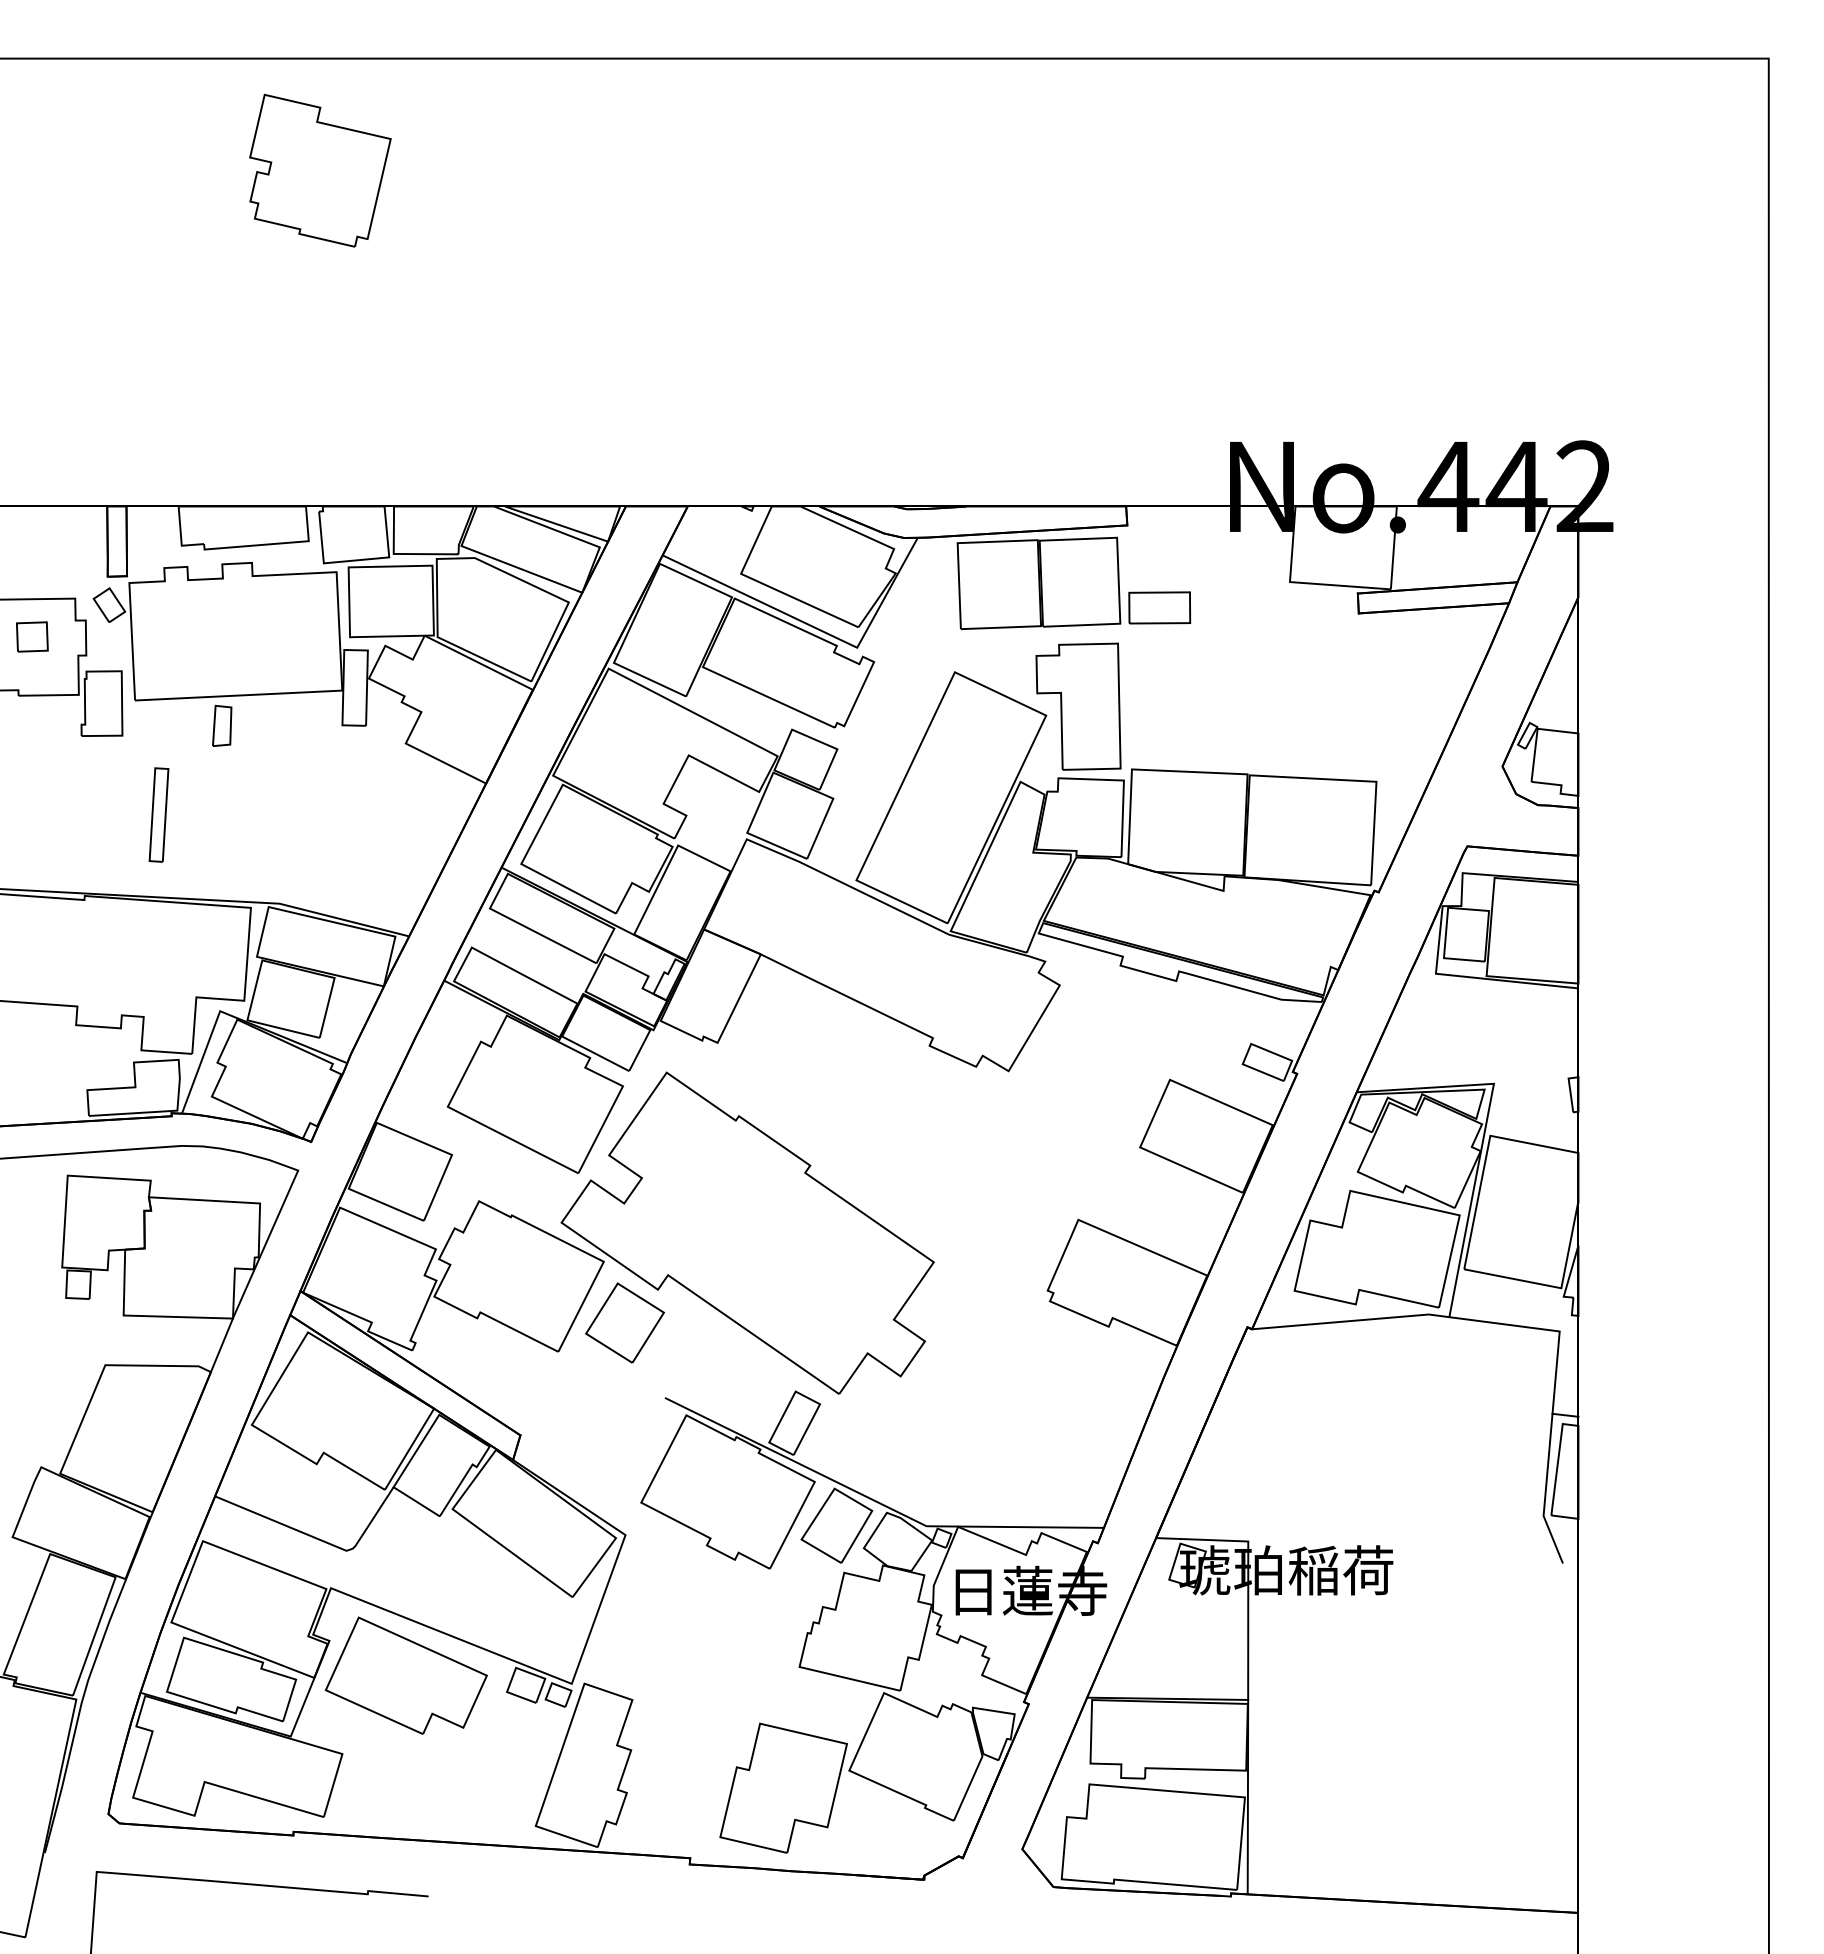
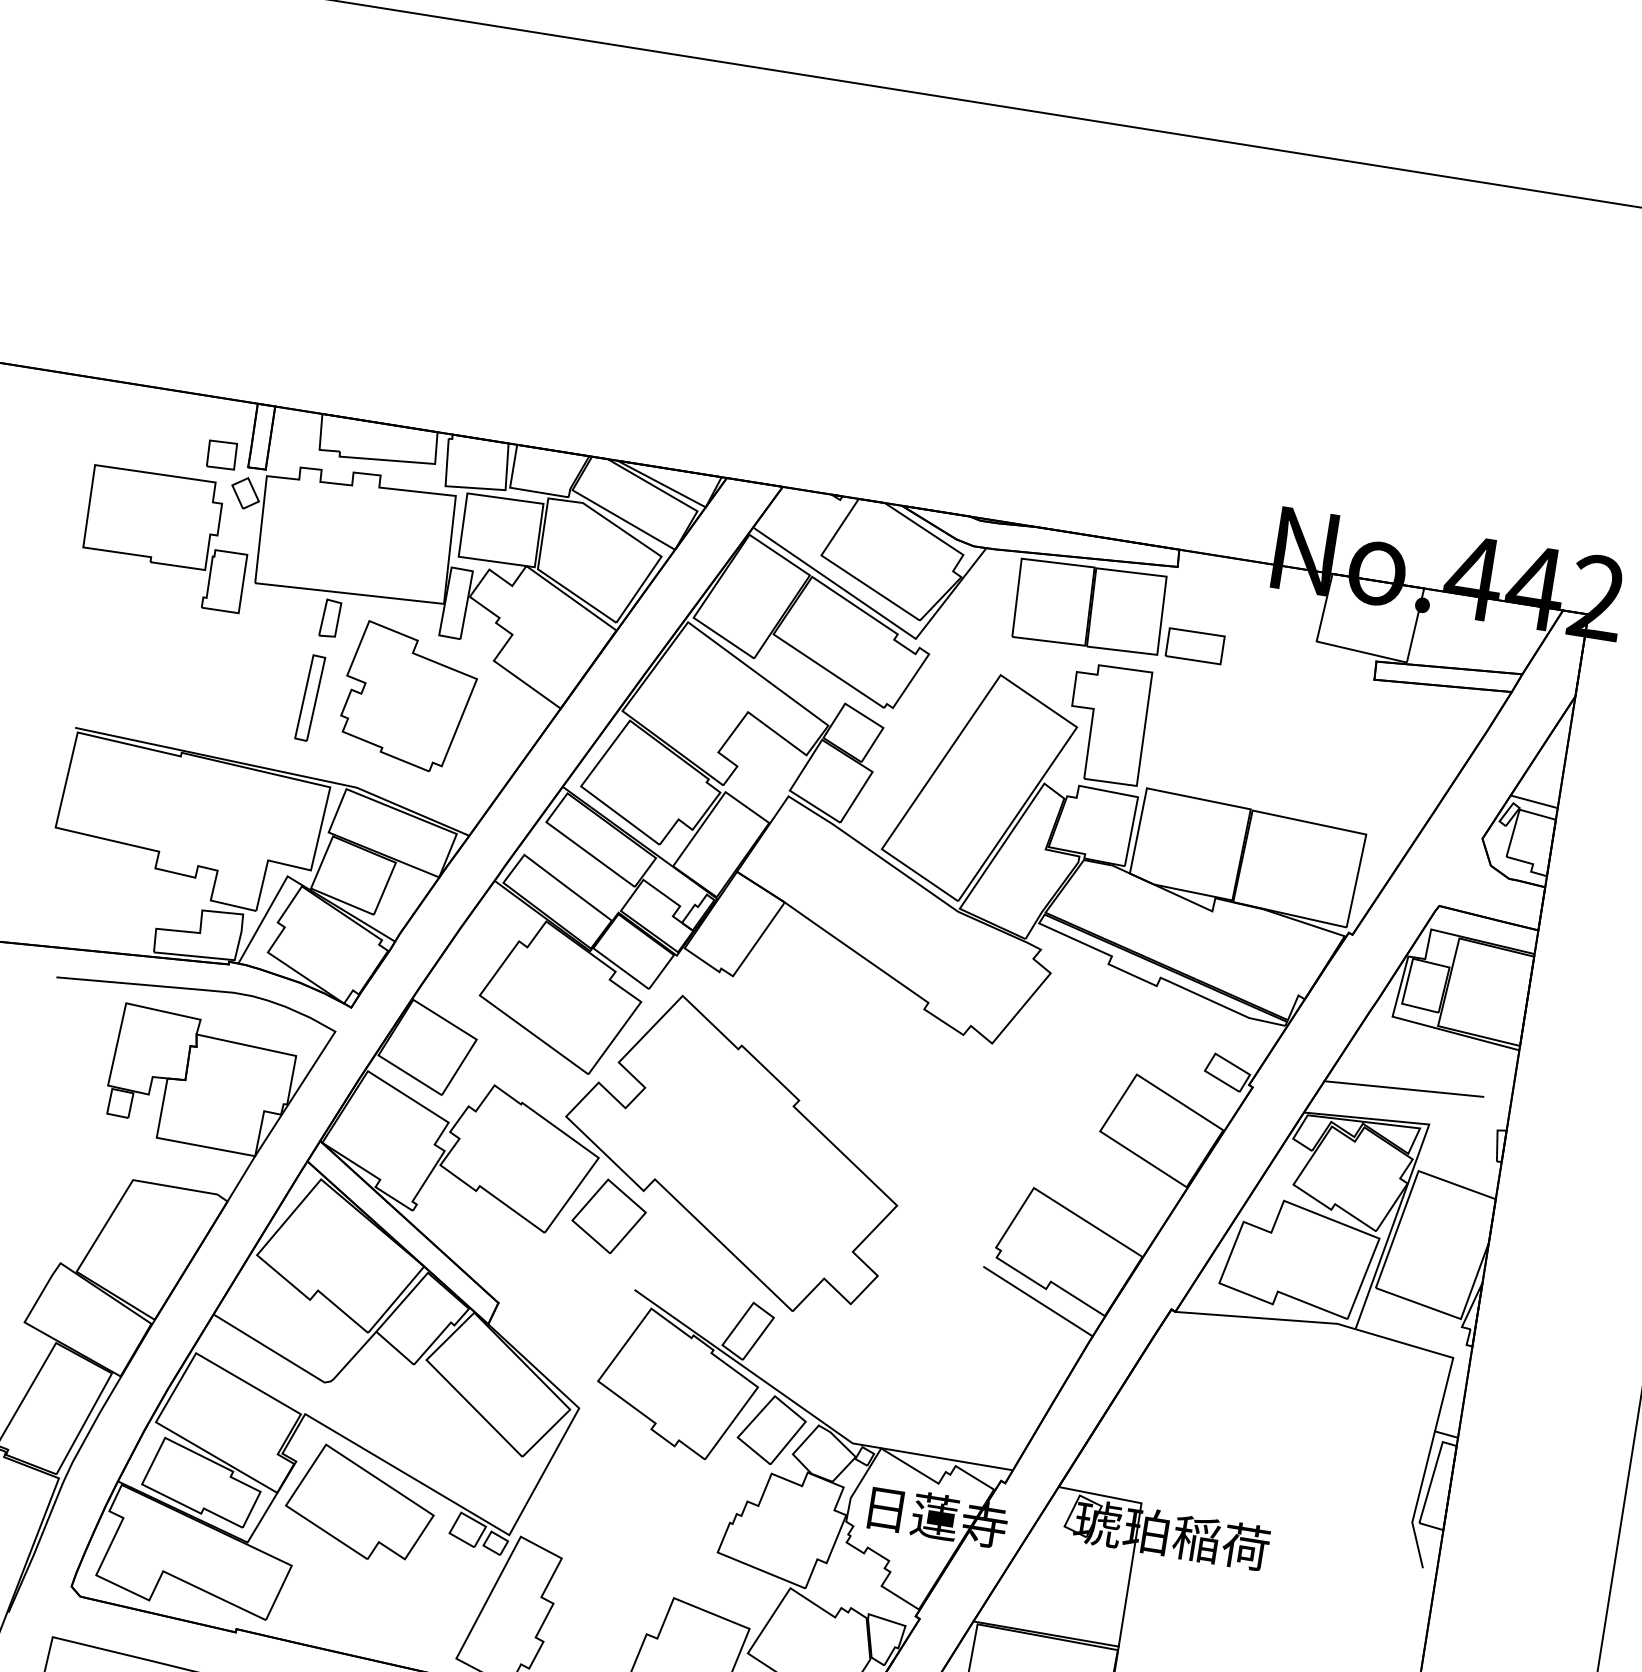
part: (320, 170) -> (409, 697), moved
part: (32, 636) -> (222, 454), moved
line: (1551, 717) -> (1533, 801), added
part: (158, 814) -> (309, 697), moved
line: (1460, 1049) -> (1403, 1088), added
line: (1102, 1341) -> (1038, 1301), added

